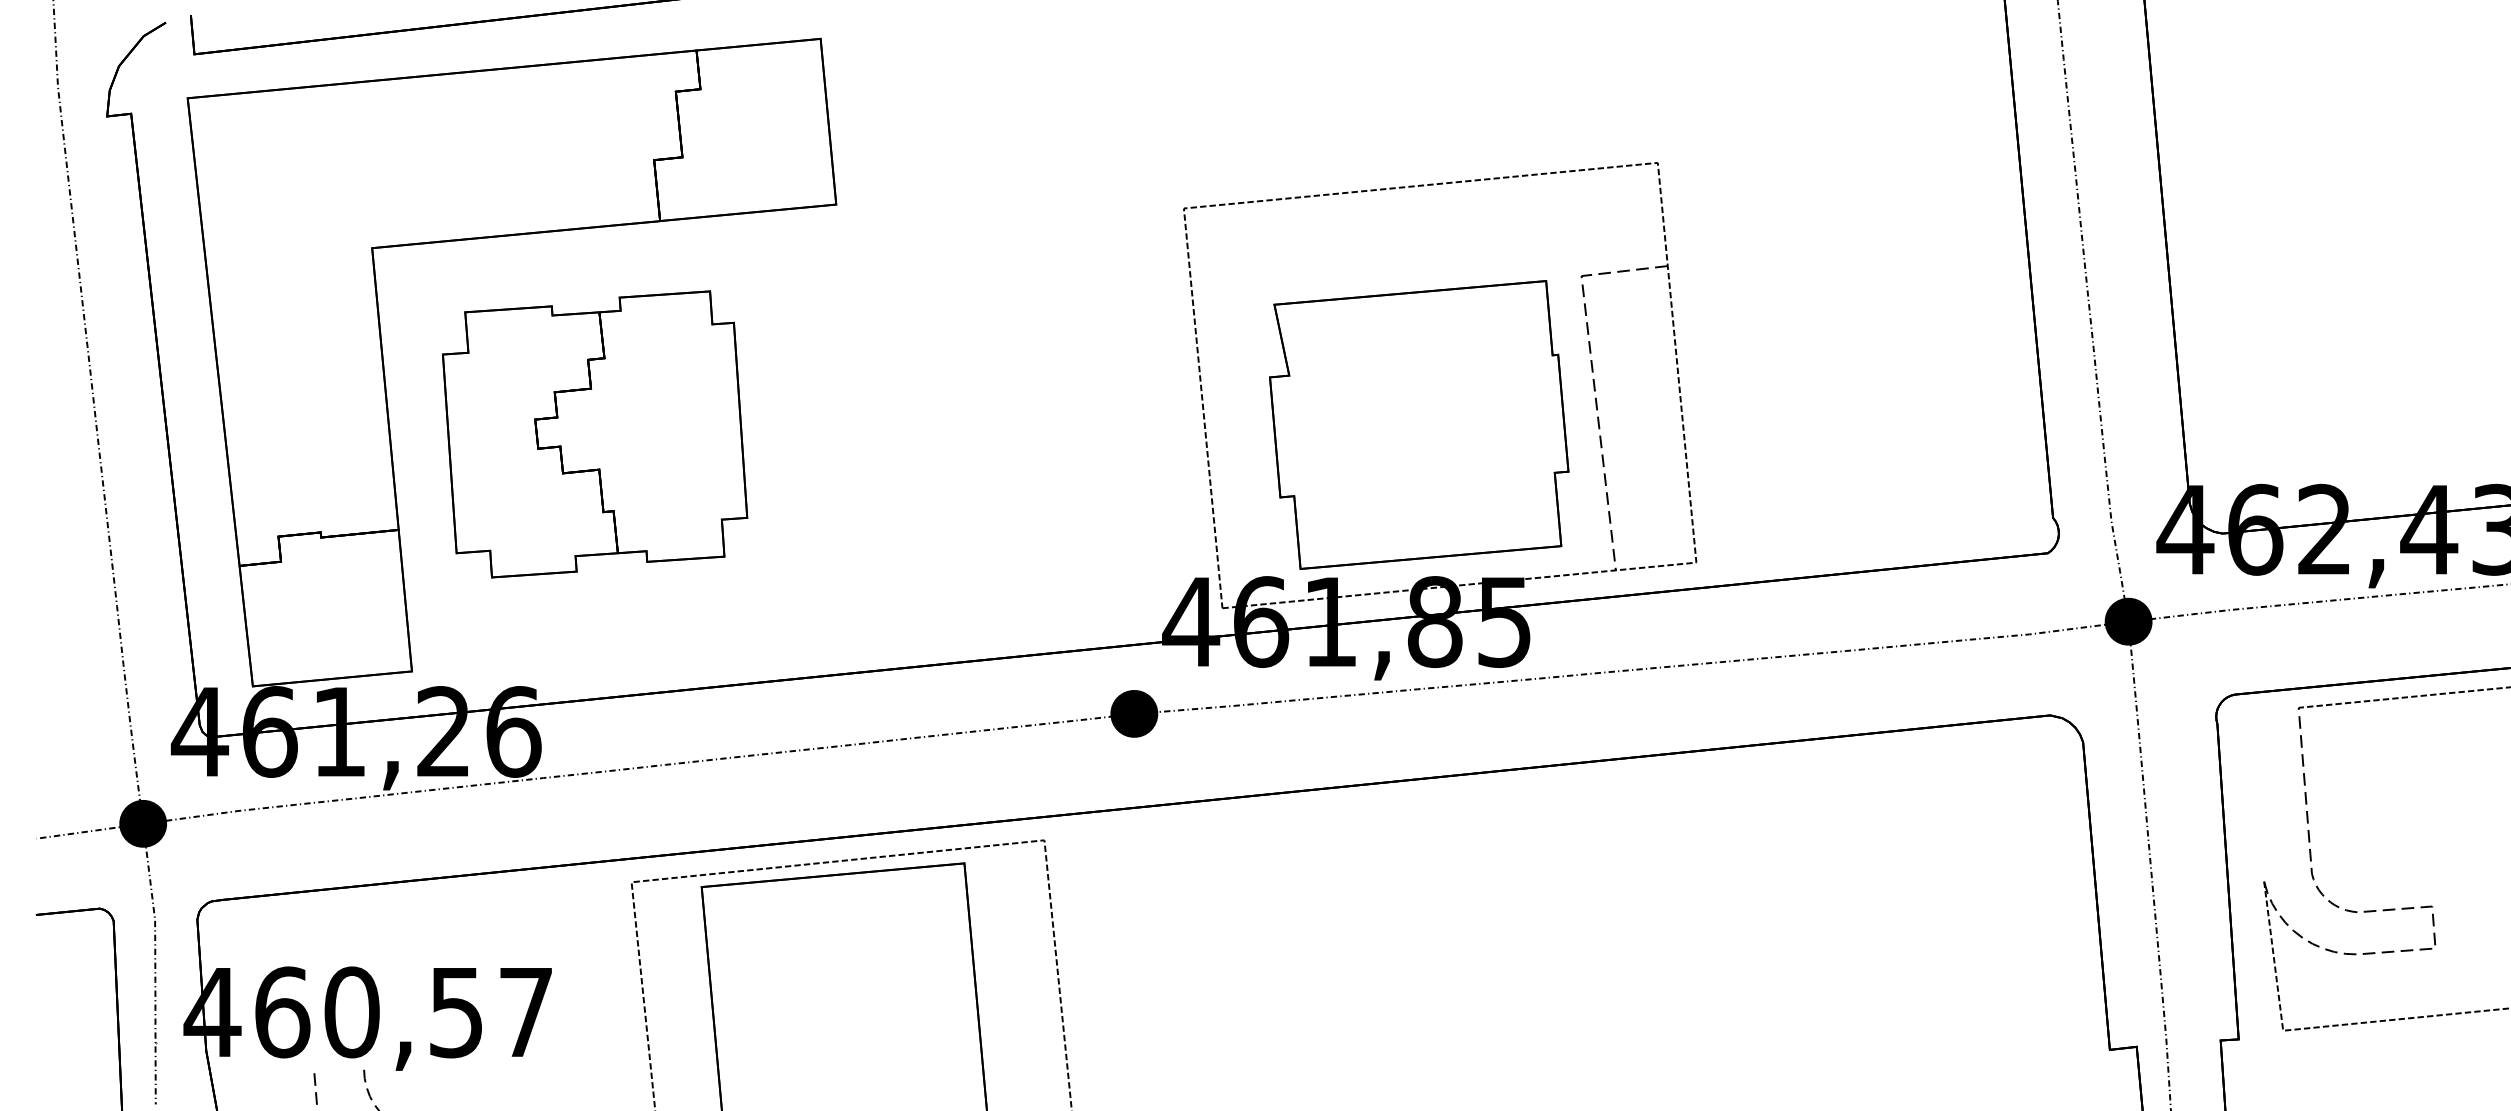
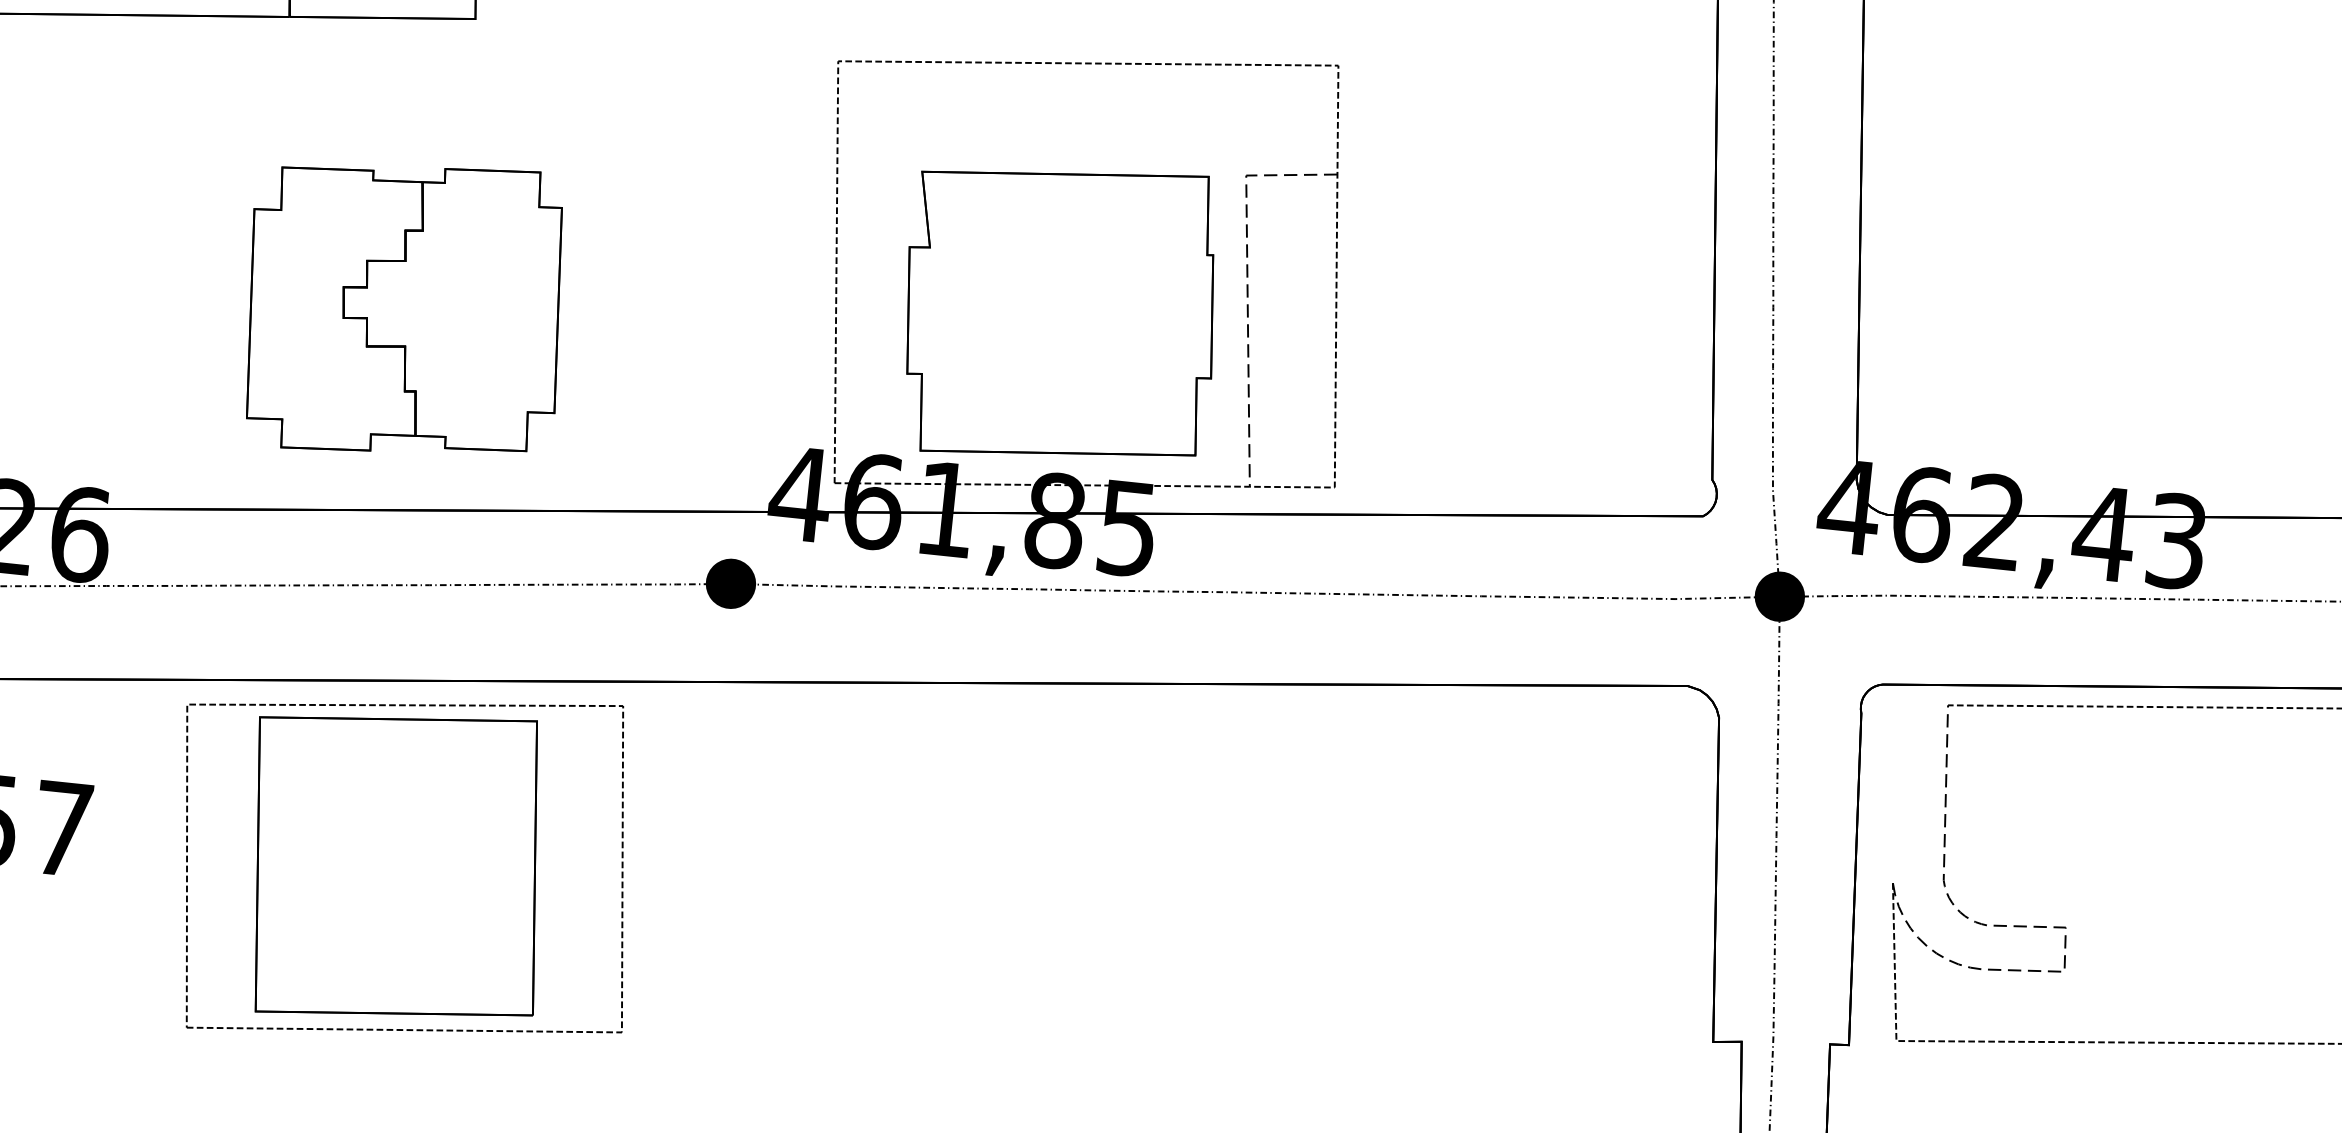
part: (595, 434) -> (405, 309), moved

